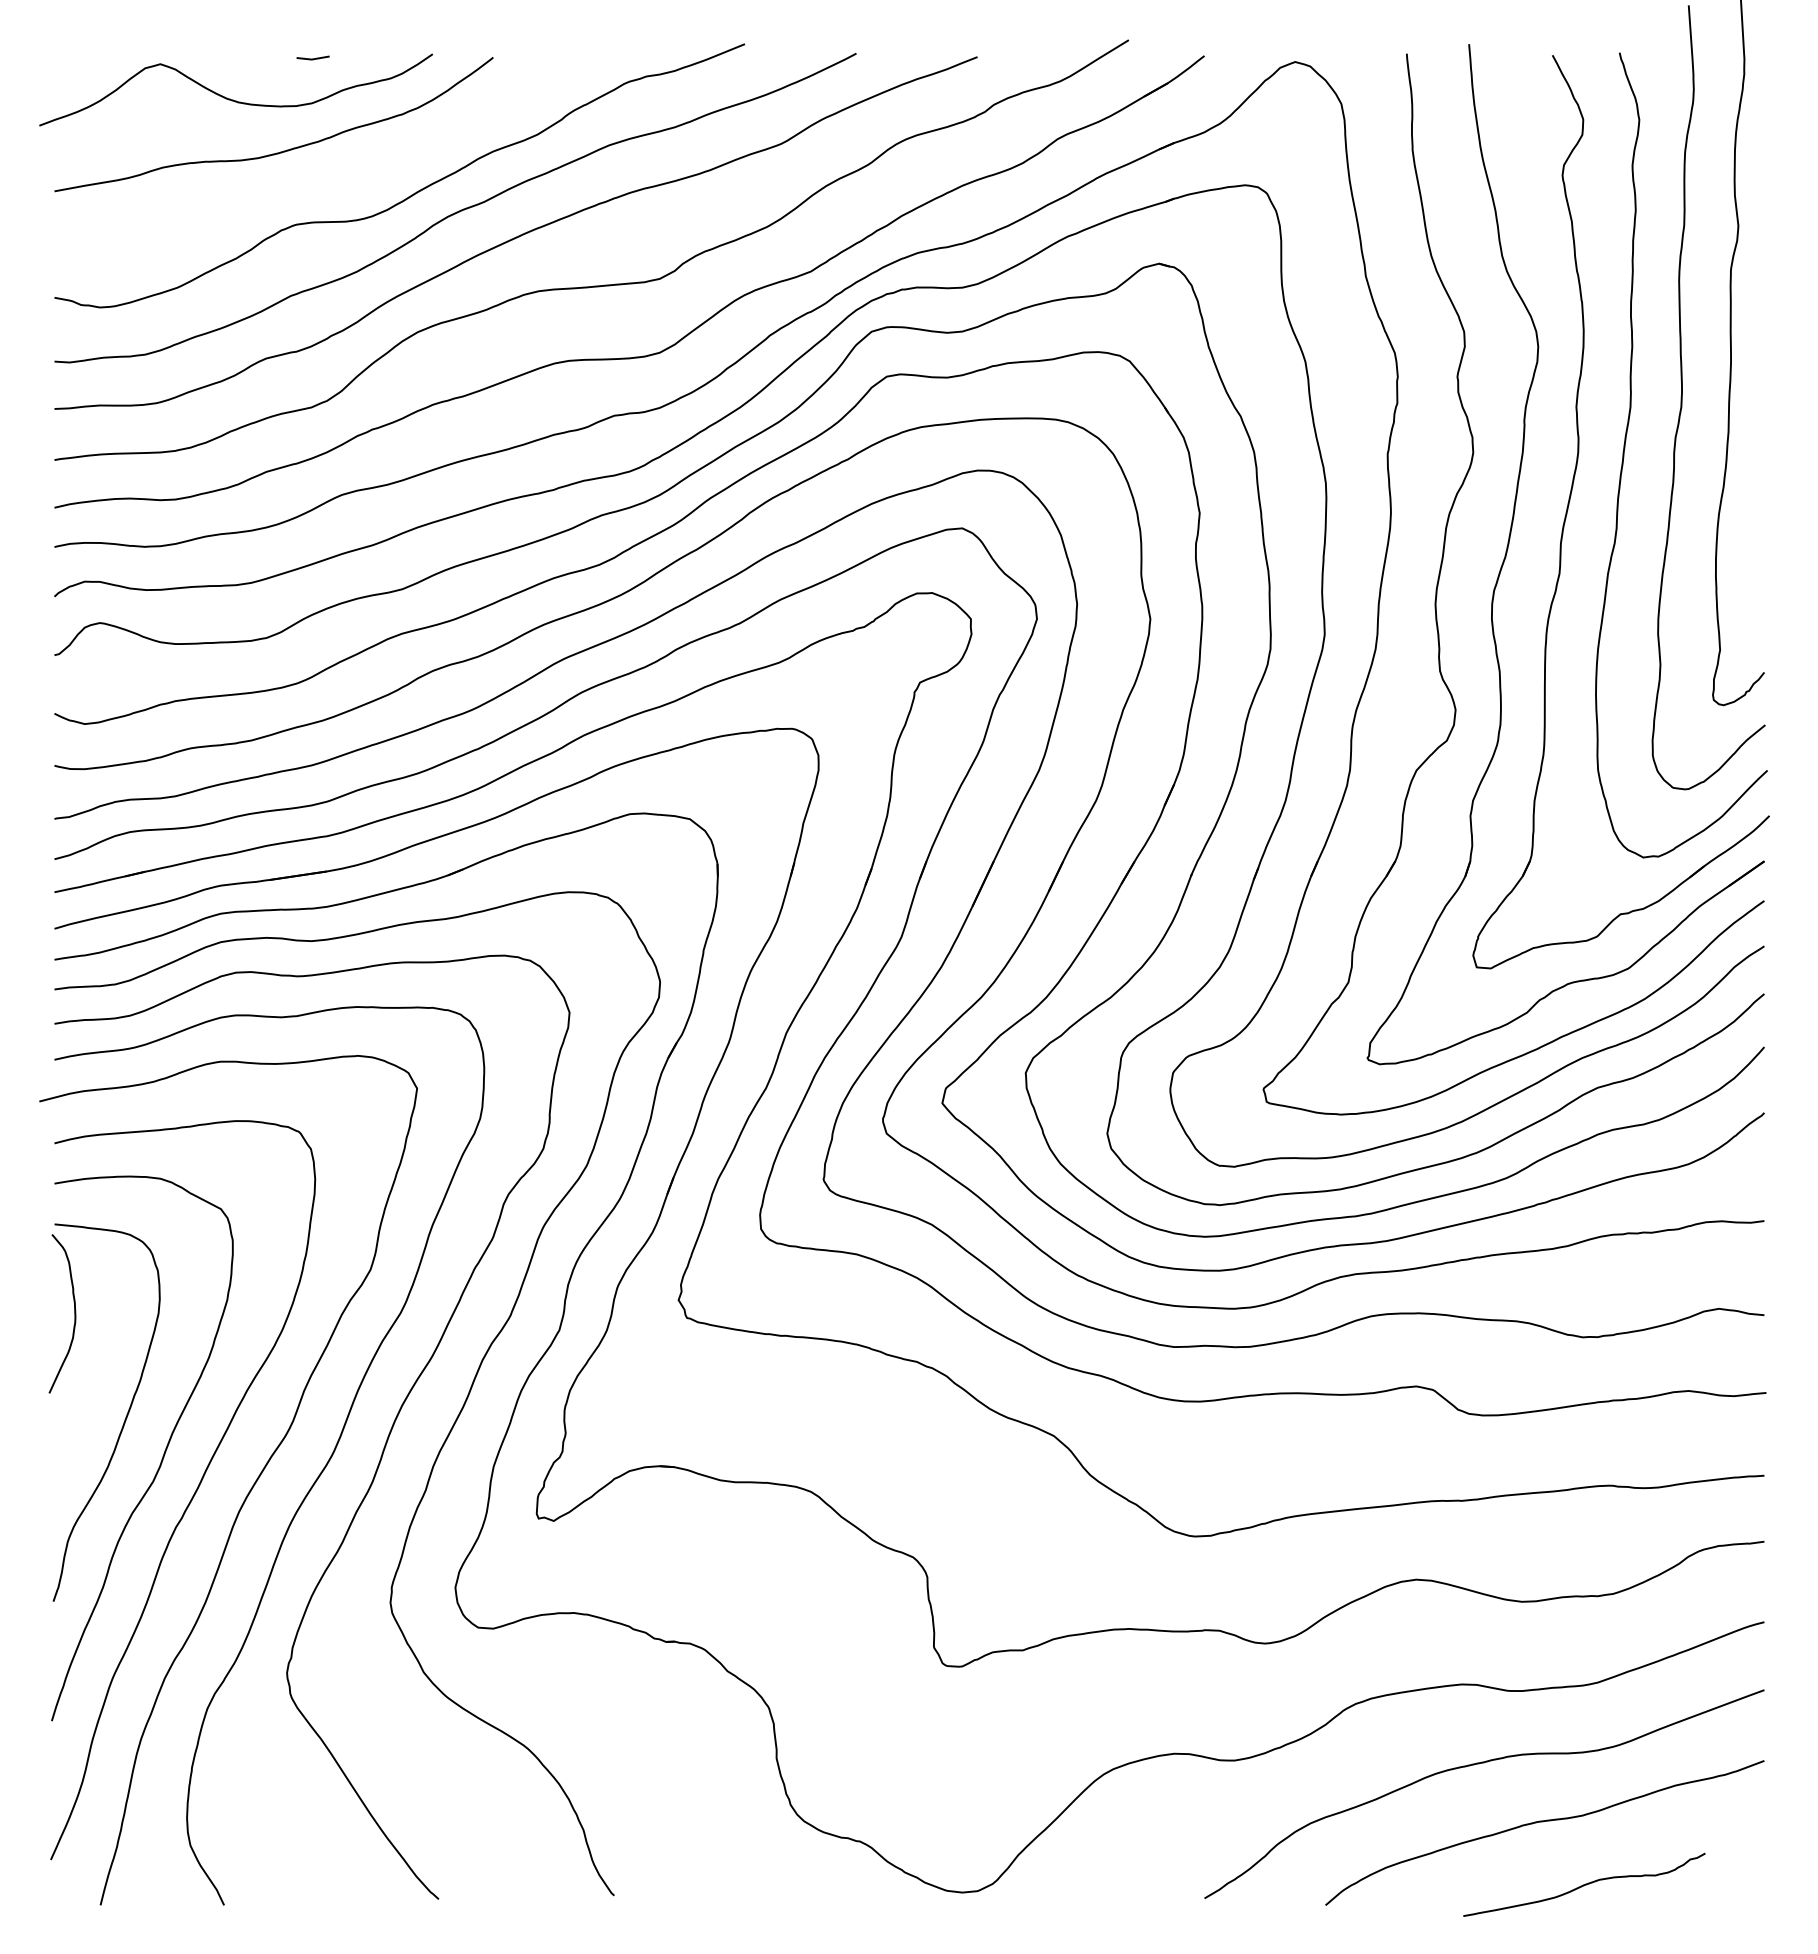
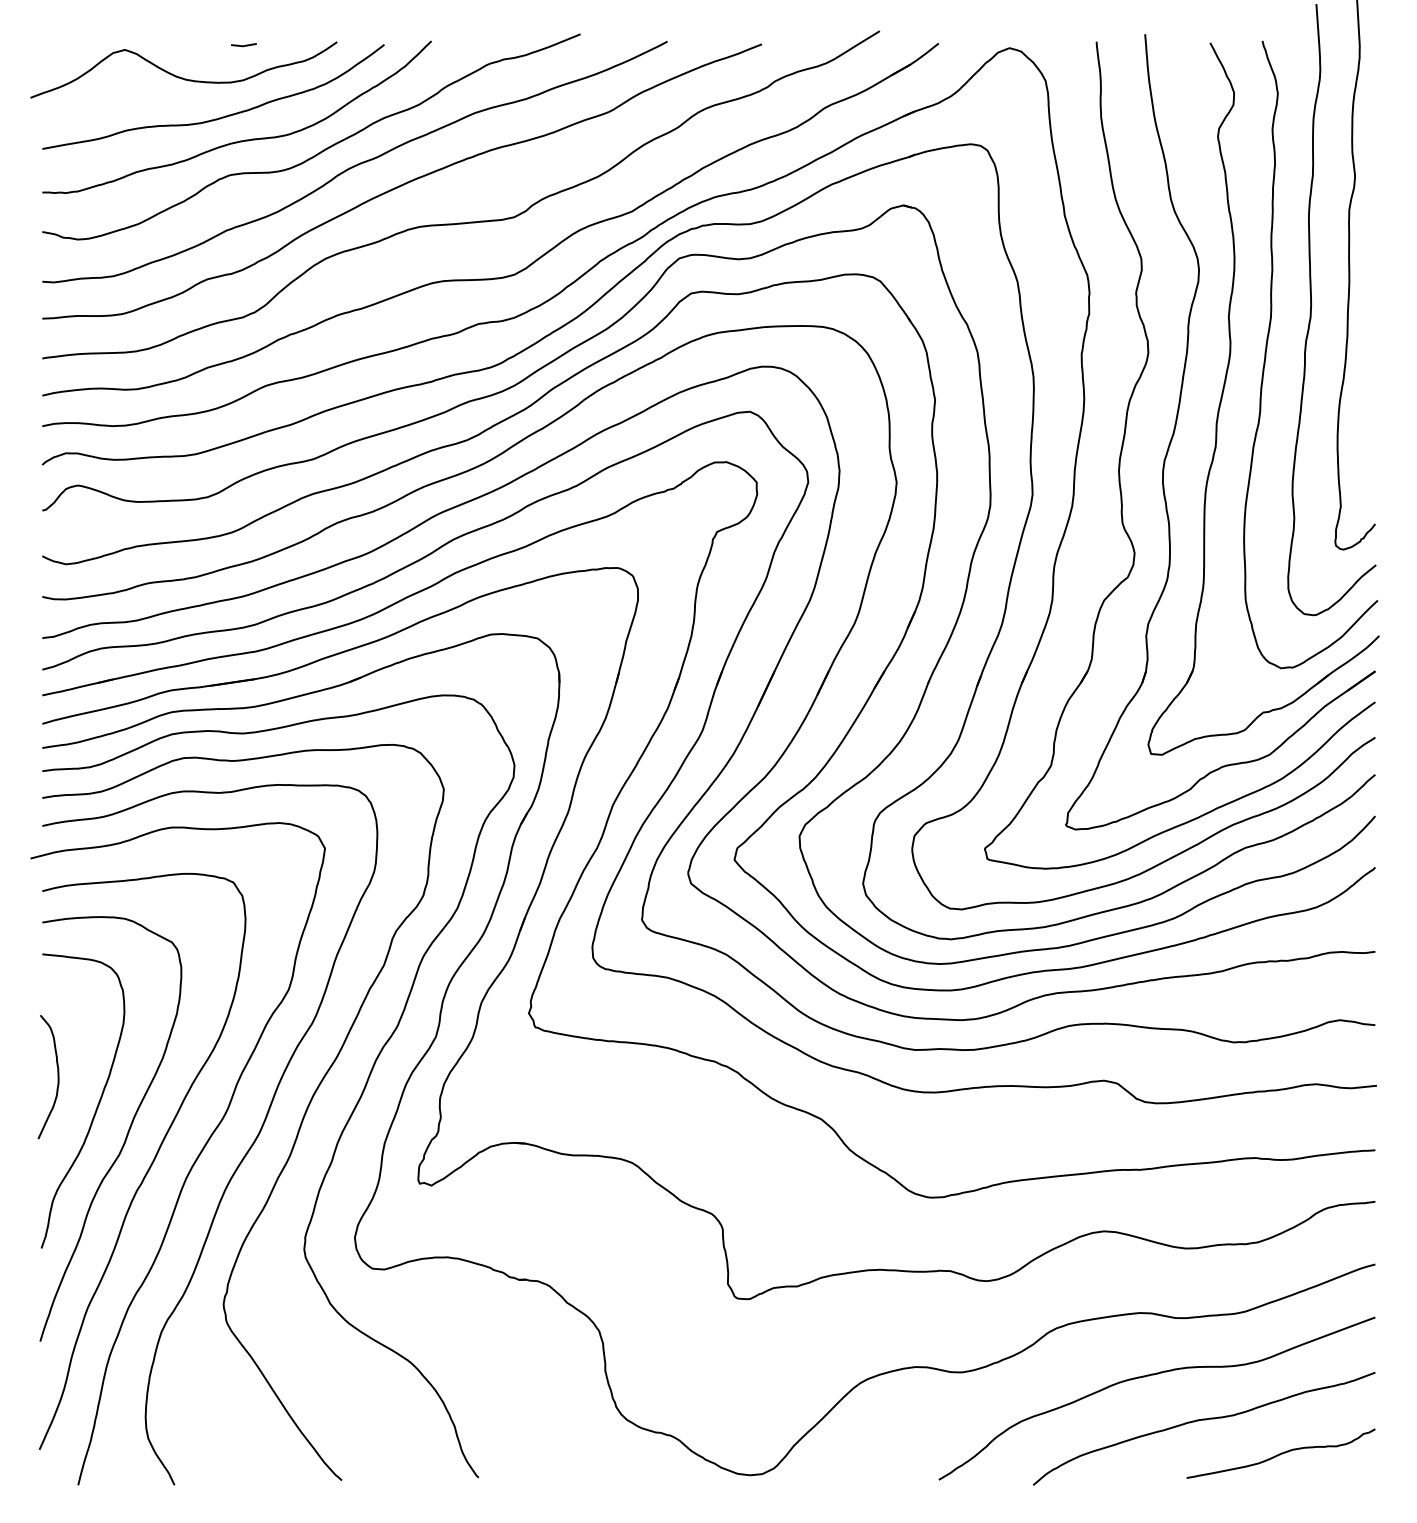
curve: (309, 180) -> (241, 140), added
curve: (74, 1313) -> (57, 1076), moved
curve: (1584, 1884) -> (1281, 1453), moved

